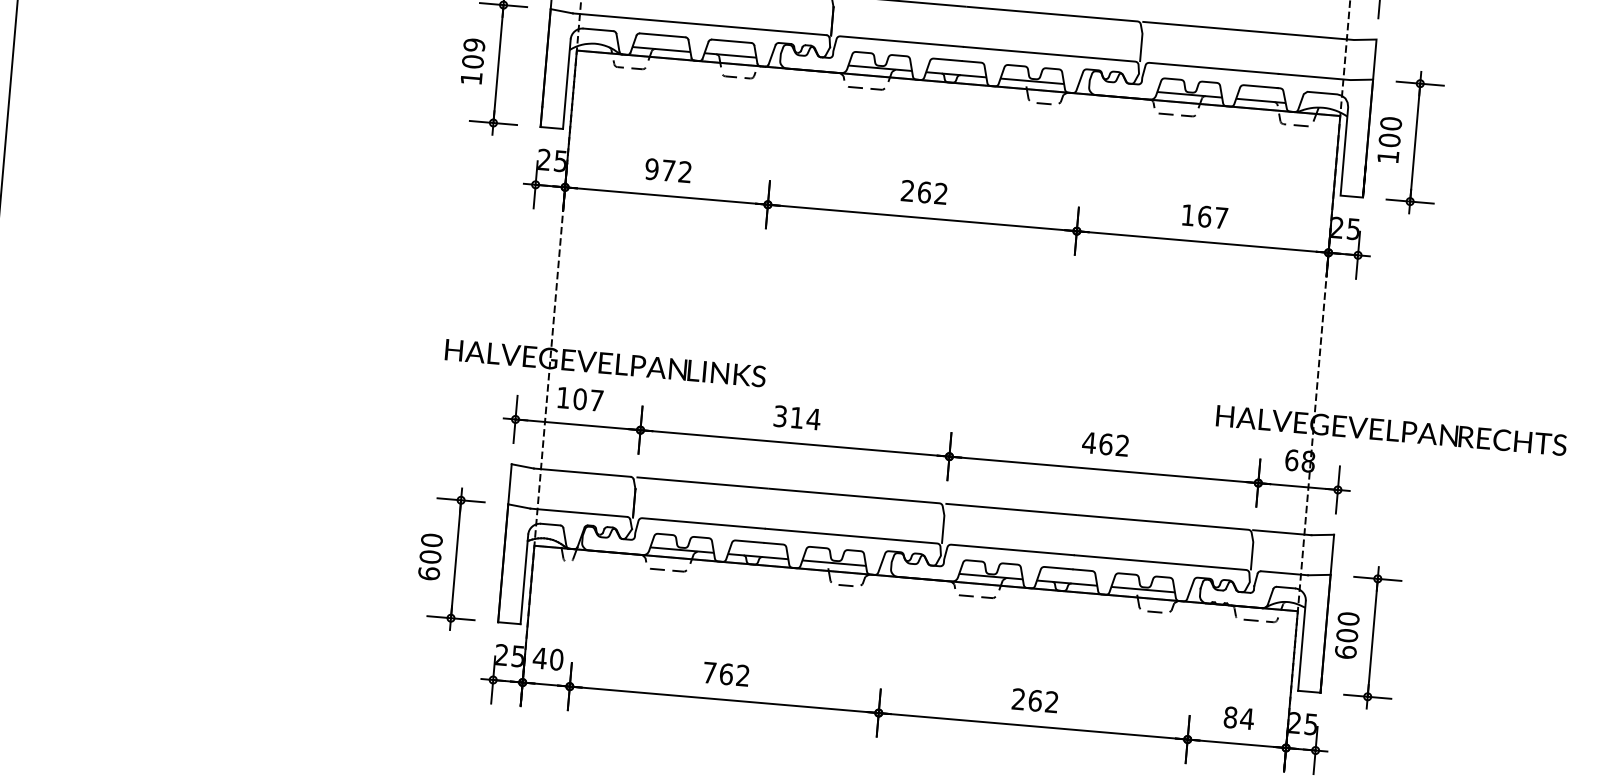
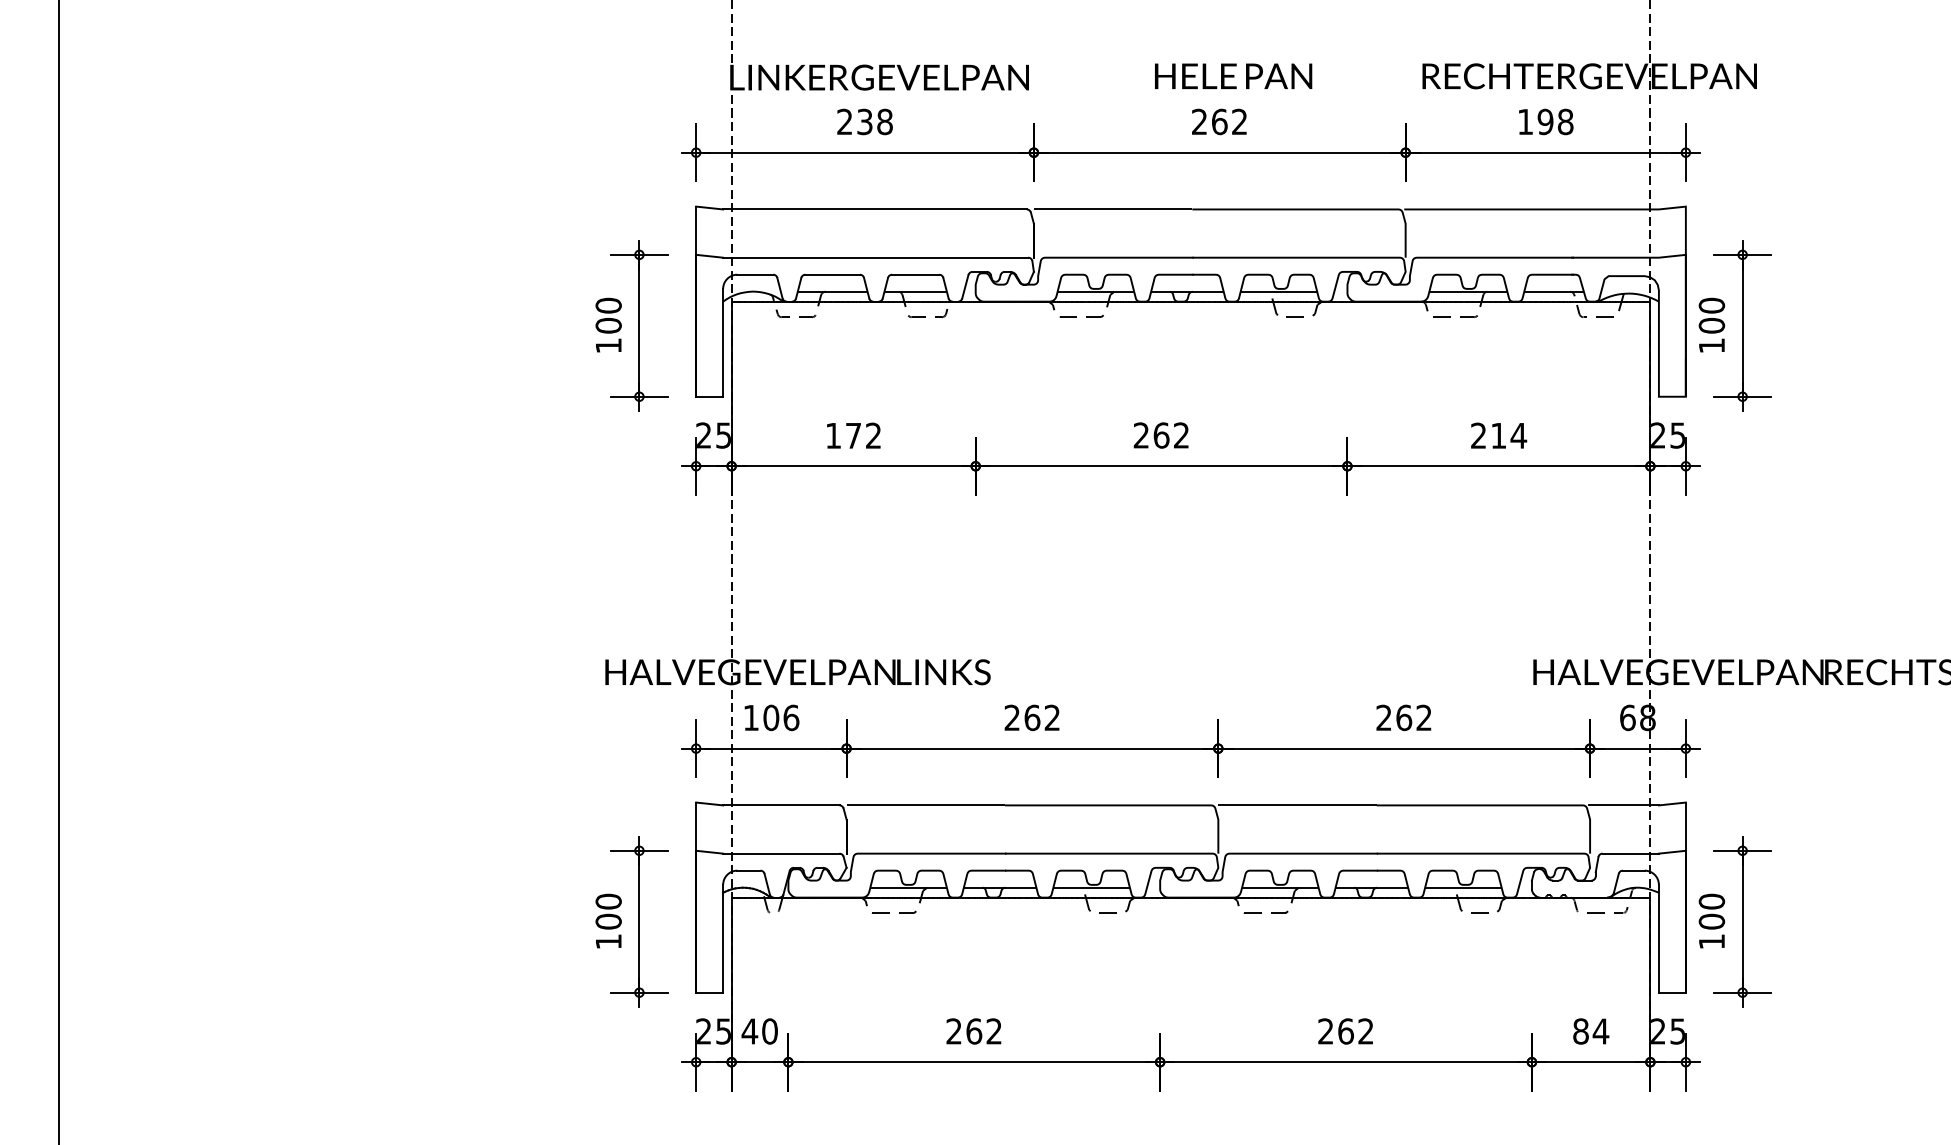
text: (474, 44) -> (608, 305), 109 -> 100
text: (651, 169) -> (833, 435), 972 -> 172
text: (1205, 216) -> (1499, 435), 167 -> 214
text: (596, 400) -> (791, 717), 107 -> 106
text: (797, 417) -> (1032, 717), 314 -> 262
text: (1088, 442) -> (1383, 717), 462 -> 262
text: (428, 573) -> (608, 941), 600 -> 100
text: (1345, 652) -> (1711, 941), 600 -> 100
text: (709, 672) -> (953, 1031), 762 -> 262

